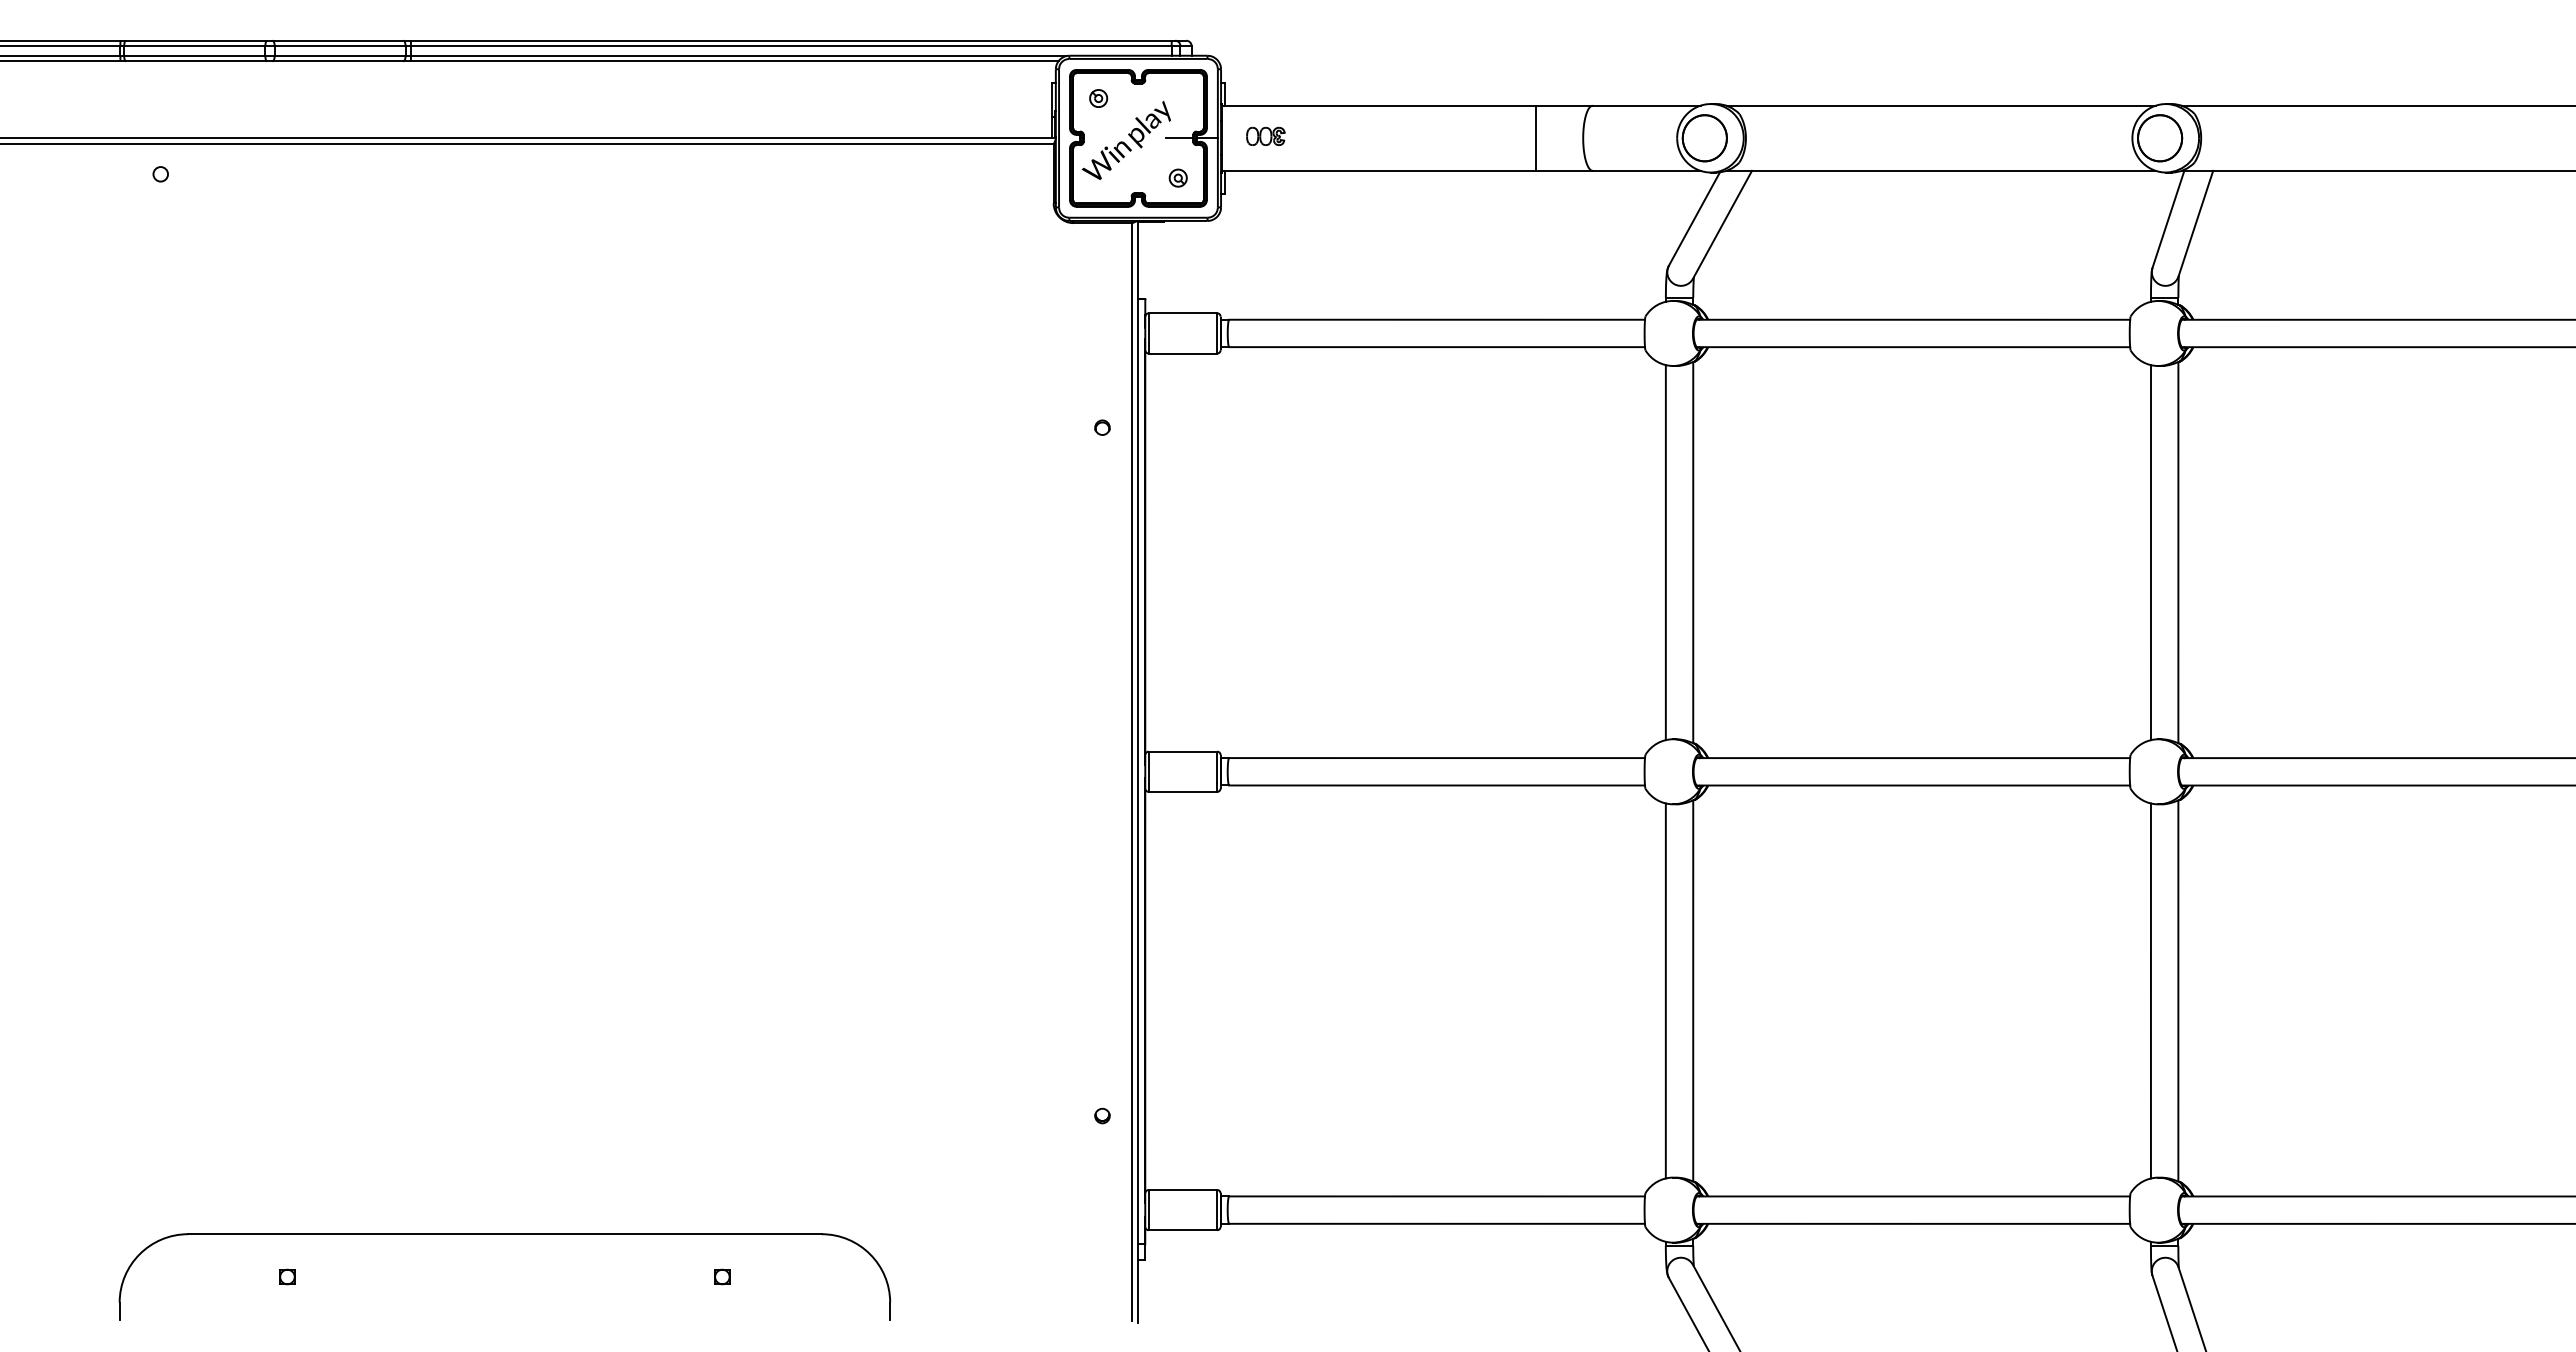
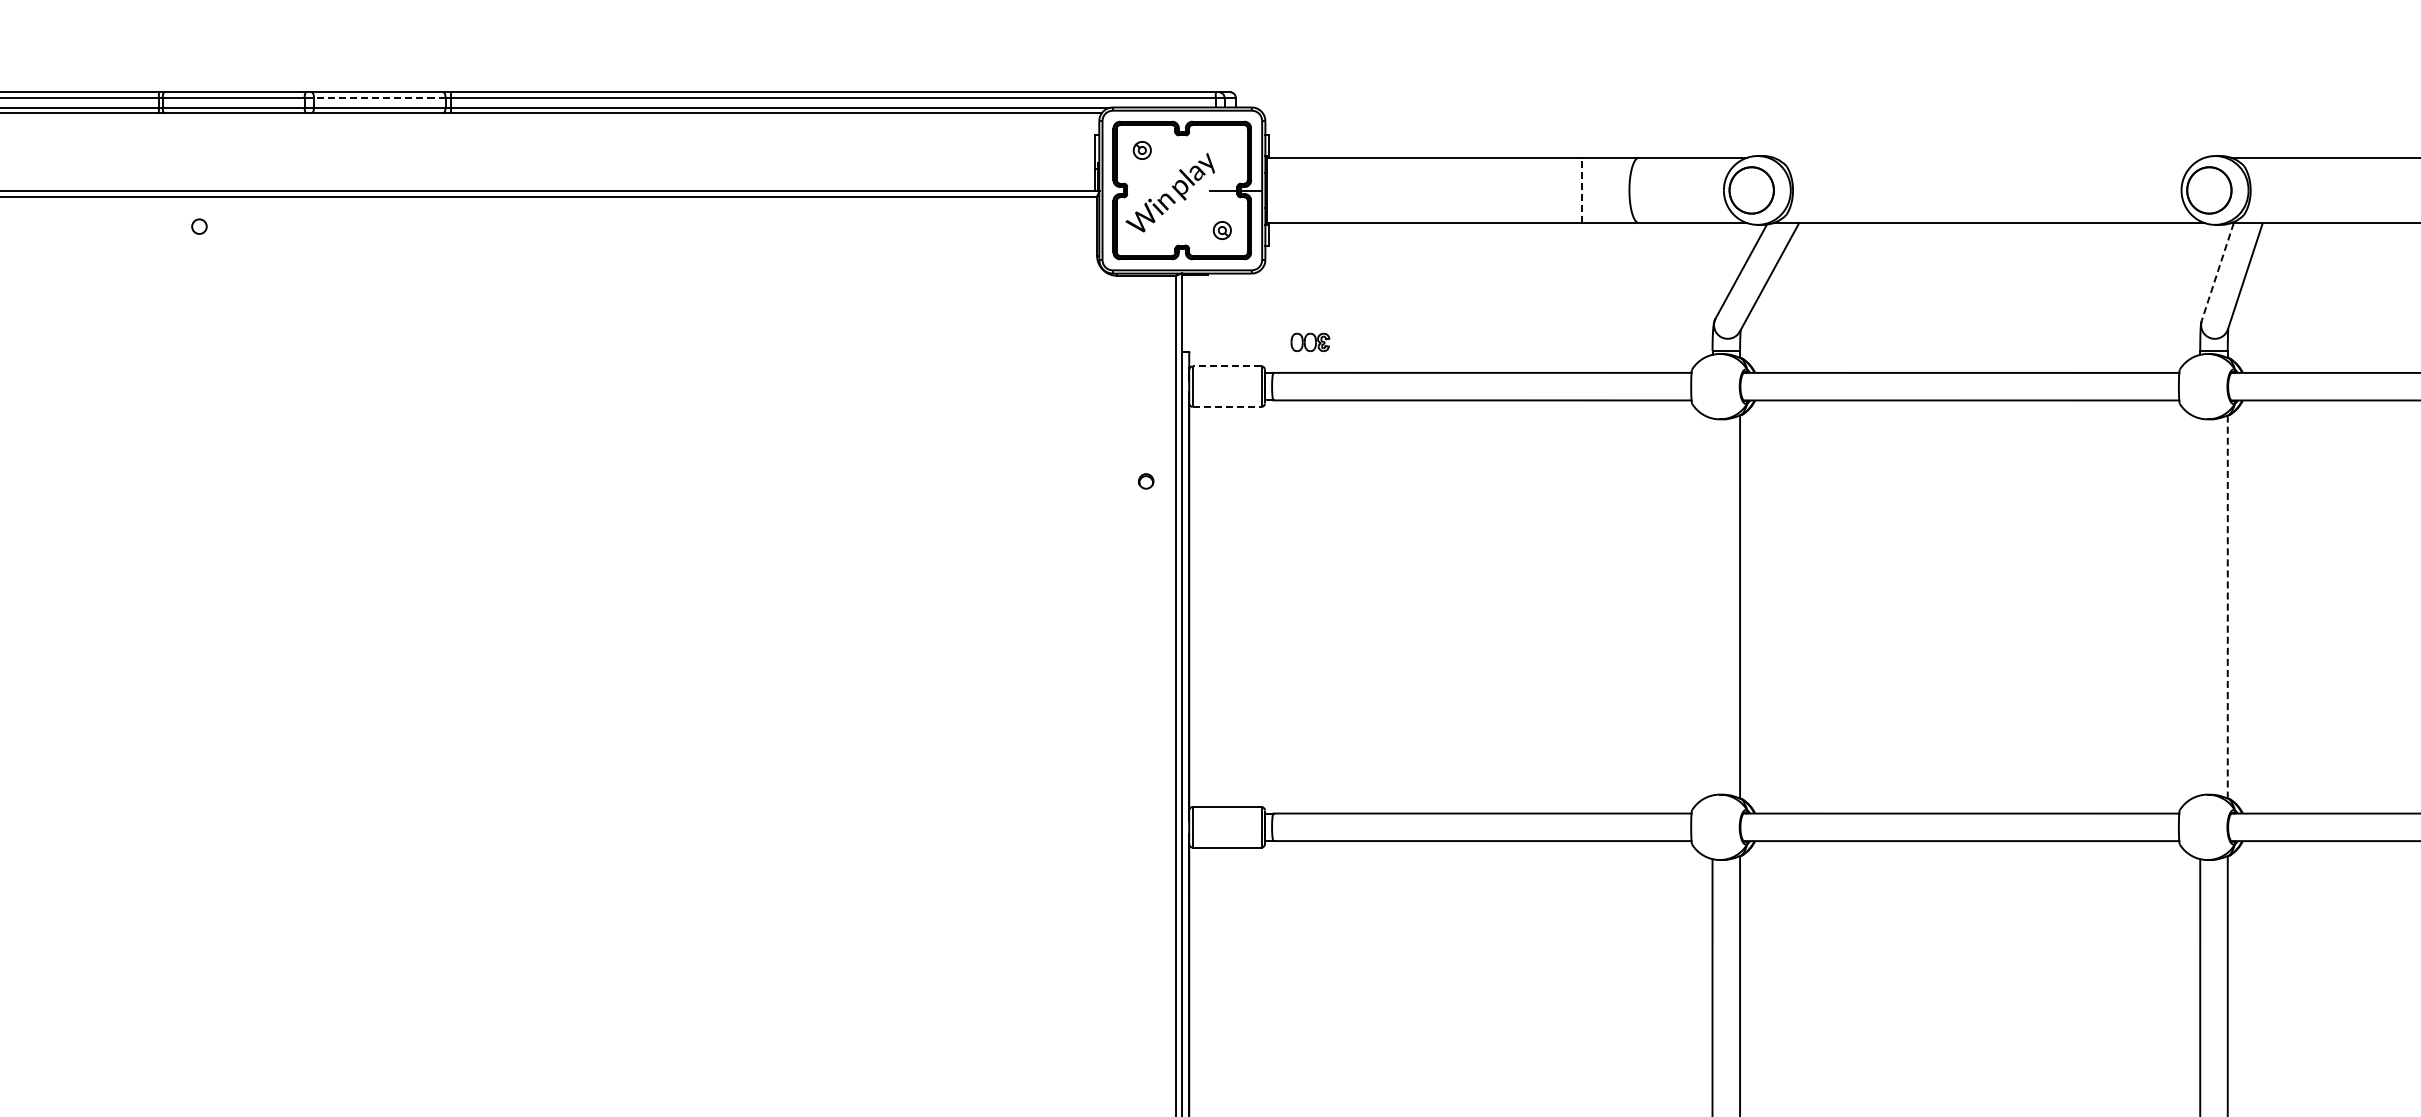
line: (339, 45) -> (379, 97), solid -> dashed
line: (1940, 105) -> (1988, 157), removed
part: (1265, 135) -> (1310, 341), moved
line: (1535, 138) -> (1581, 190), solid -> dashed
line: (2168, 219) -> (2217, 272), solid -> dashed
line: (1182, 313) -> (1226, 366), solid -> dashed
line: (1183, 353) -> (1227, 406), solid -> dashed
line: (1665, 552) -> (1712, 606), removed
line: (2150, 552) -> (2199, 606), removed
line: (2178, 552) -> (2227, 606), solid -> dashed

